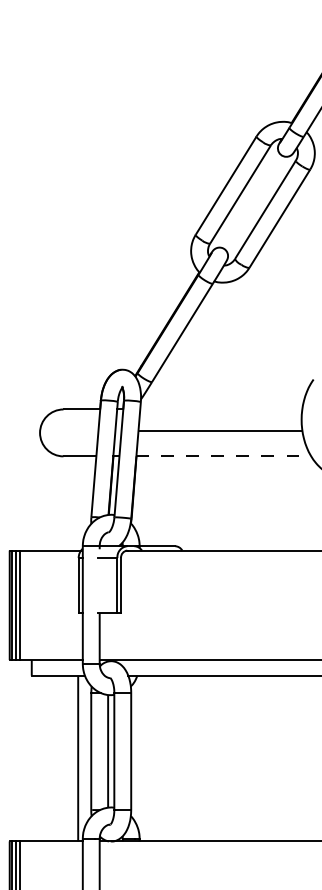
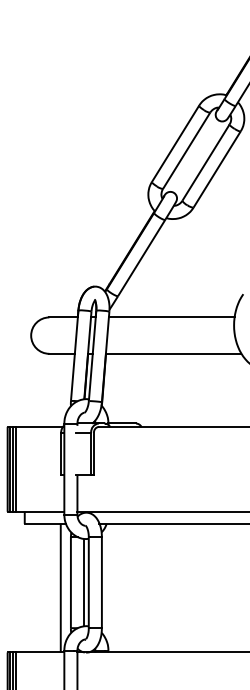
line: (220, 431) -> (171, 317), moved
line: (223, 455) -> (173, 353), dashed -> solid

